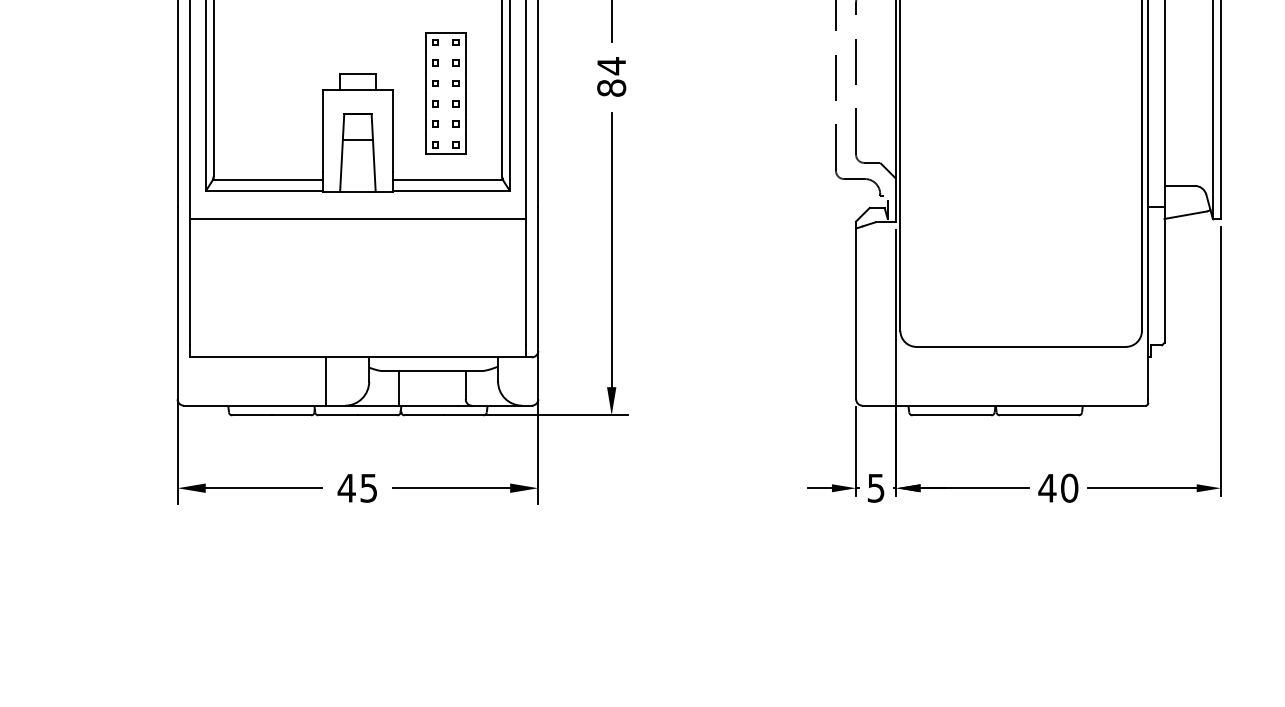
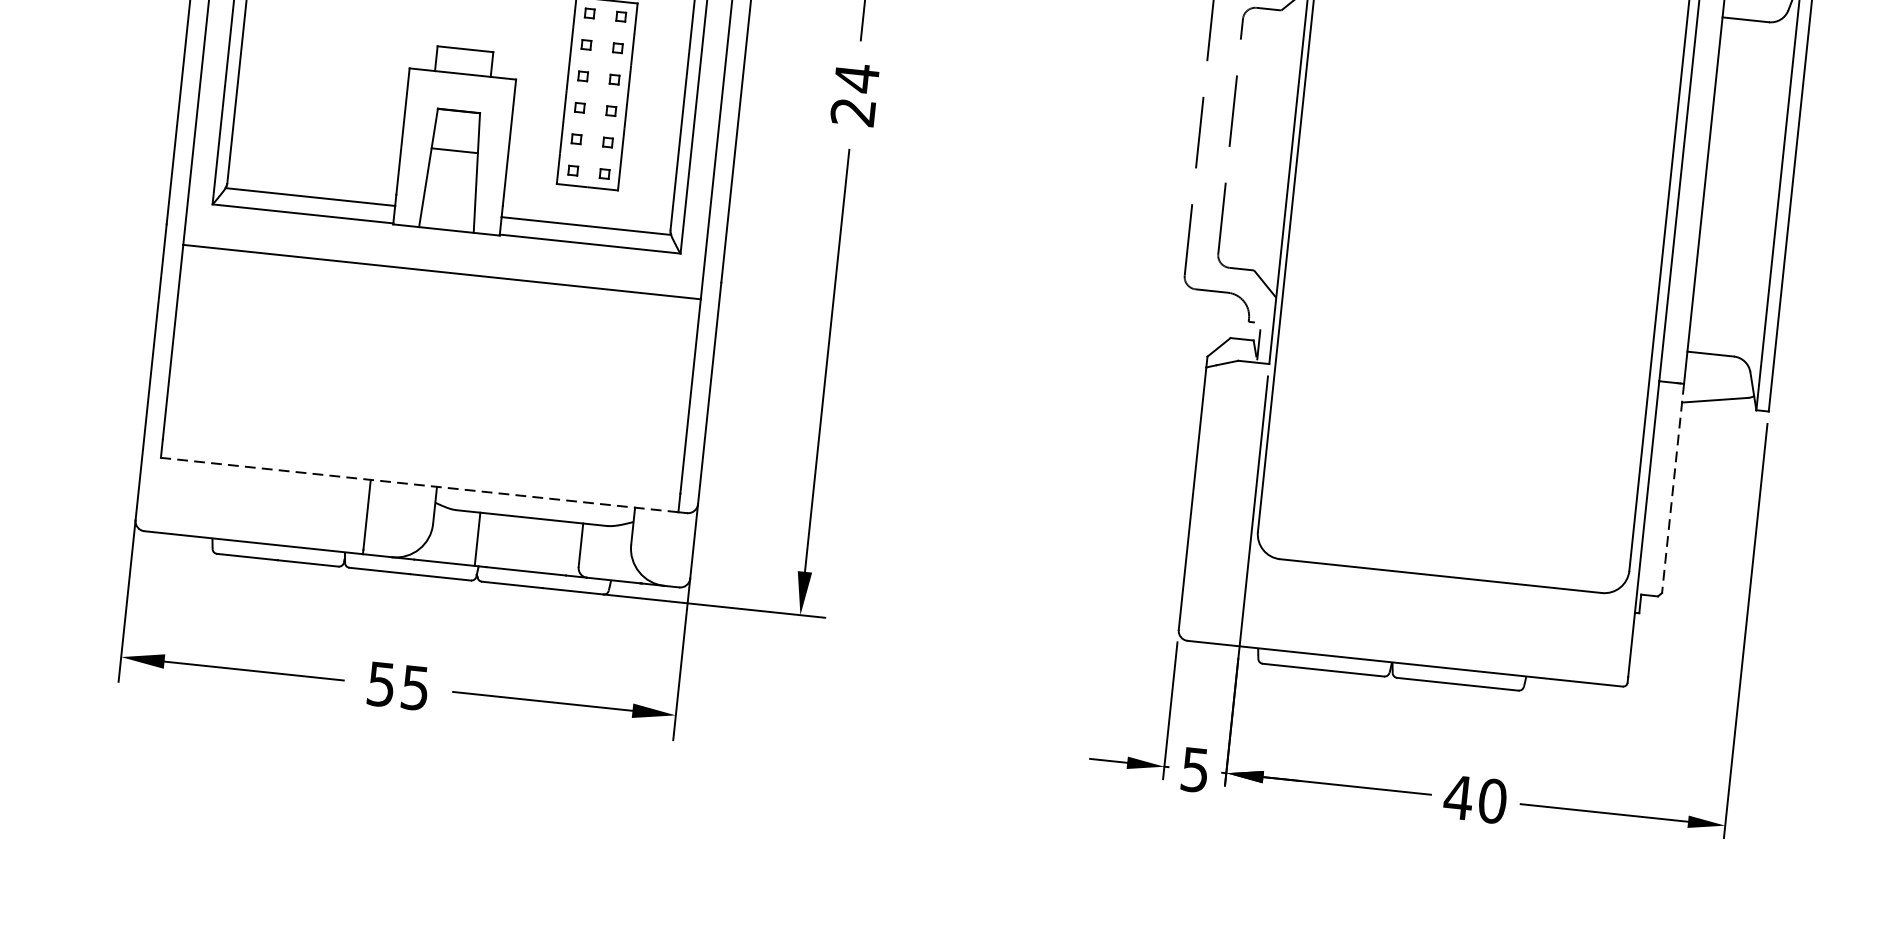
text: (611, 87) -> (853, 111), 84 -> 24
line: (1164, 275) -> (1672, 489), solid -> dashed
line: (357, 357) -> (418, 485), solid -> dashed
text: (346, 488) -> (380, 684), 45 -> 55

